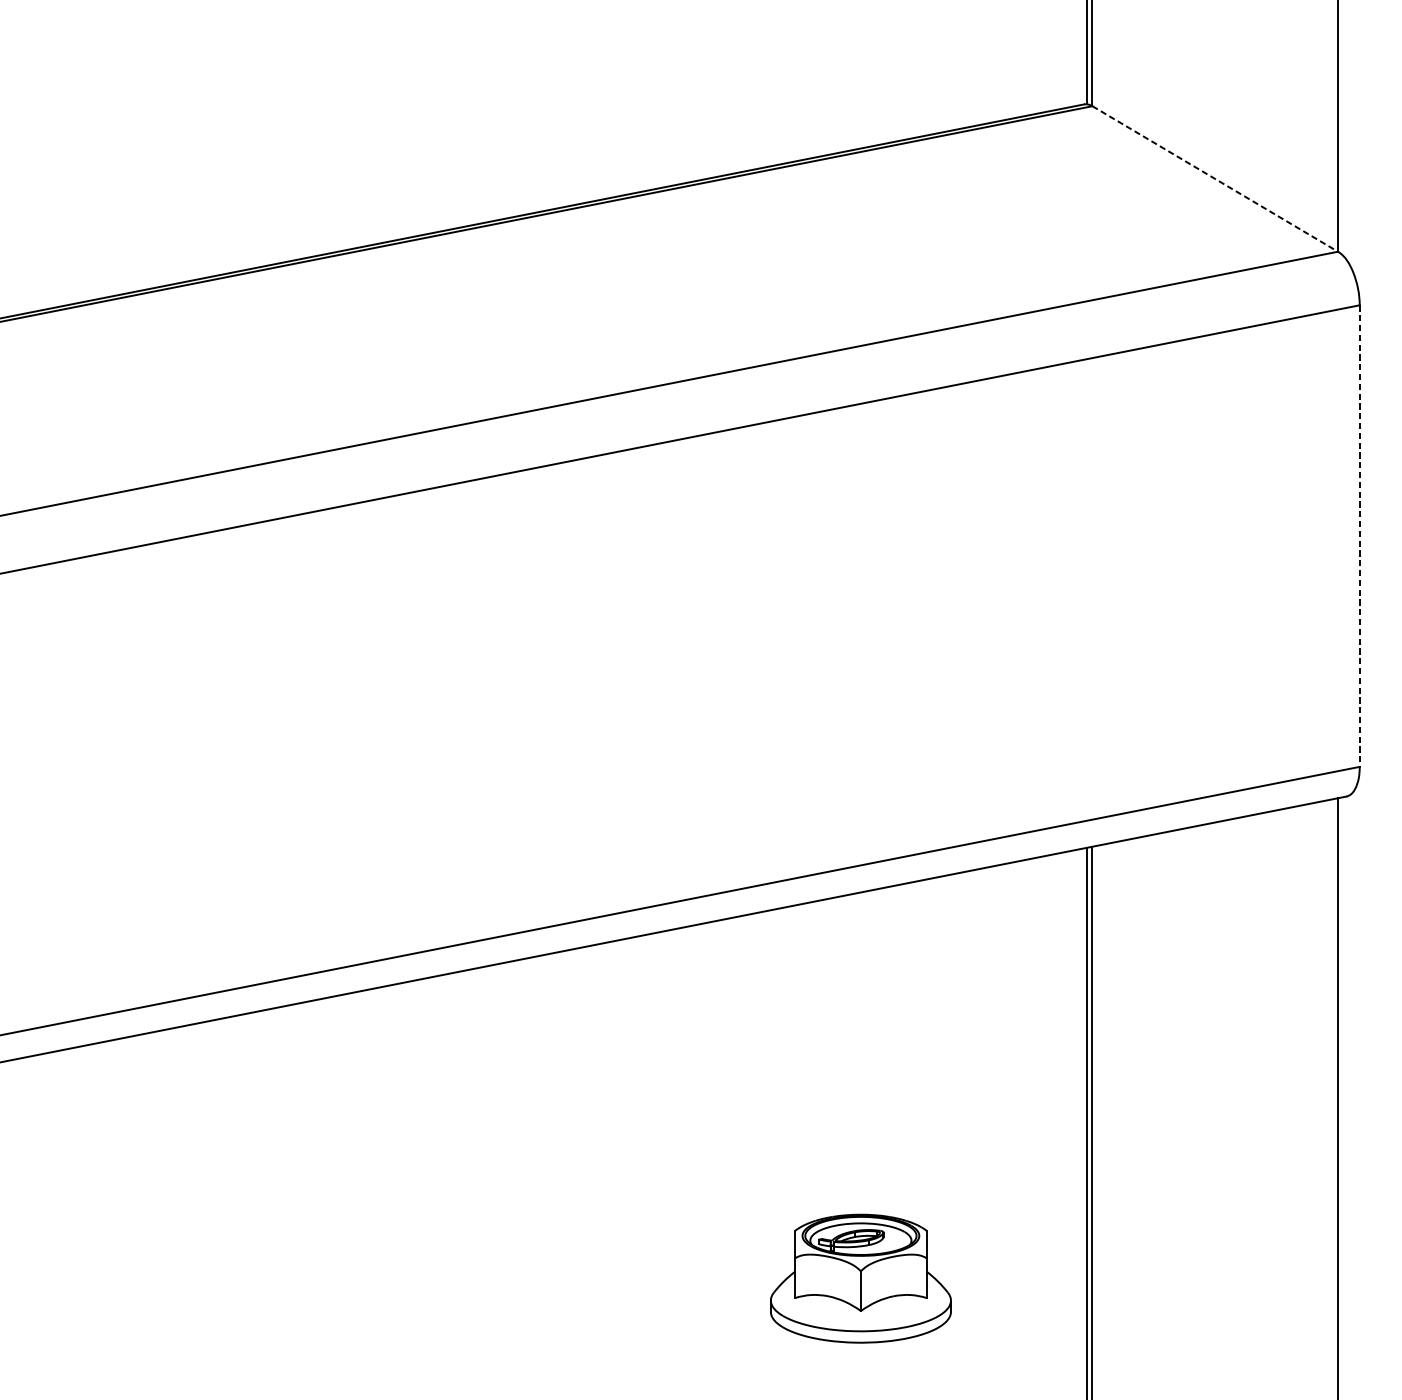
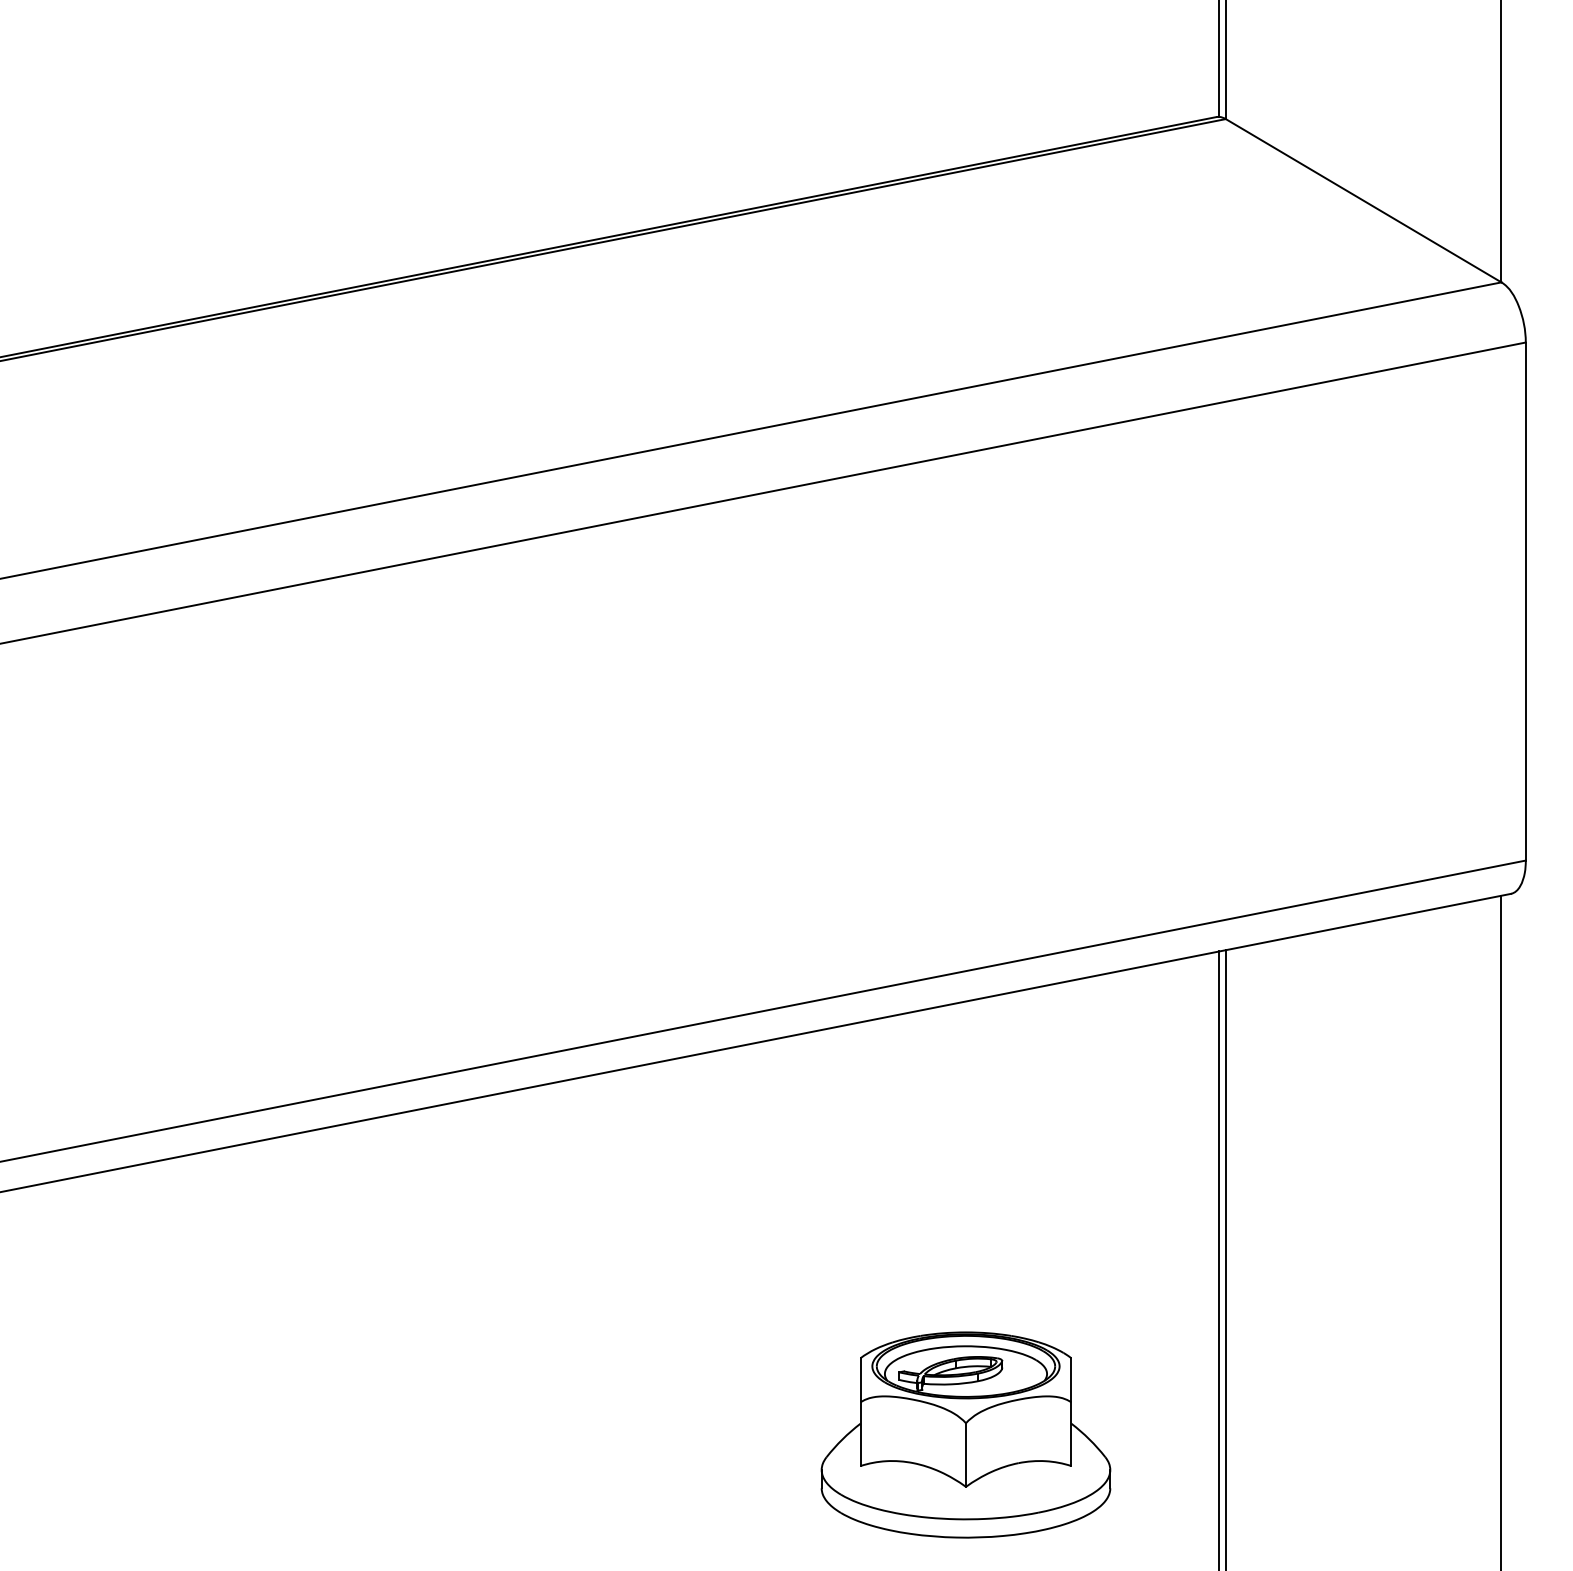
line: (1215, 179) -> (1364, 201), dashed -> solid
line: (1359, 536) -> (1525, 602), dashed -> solid
part: (860, 1278) -> (965, 1434), size x1.43

